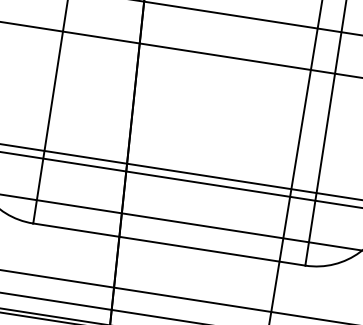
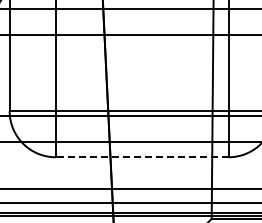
line: (168, 244) -> (141, 157), solid -> dashed

